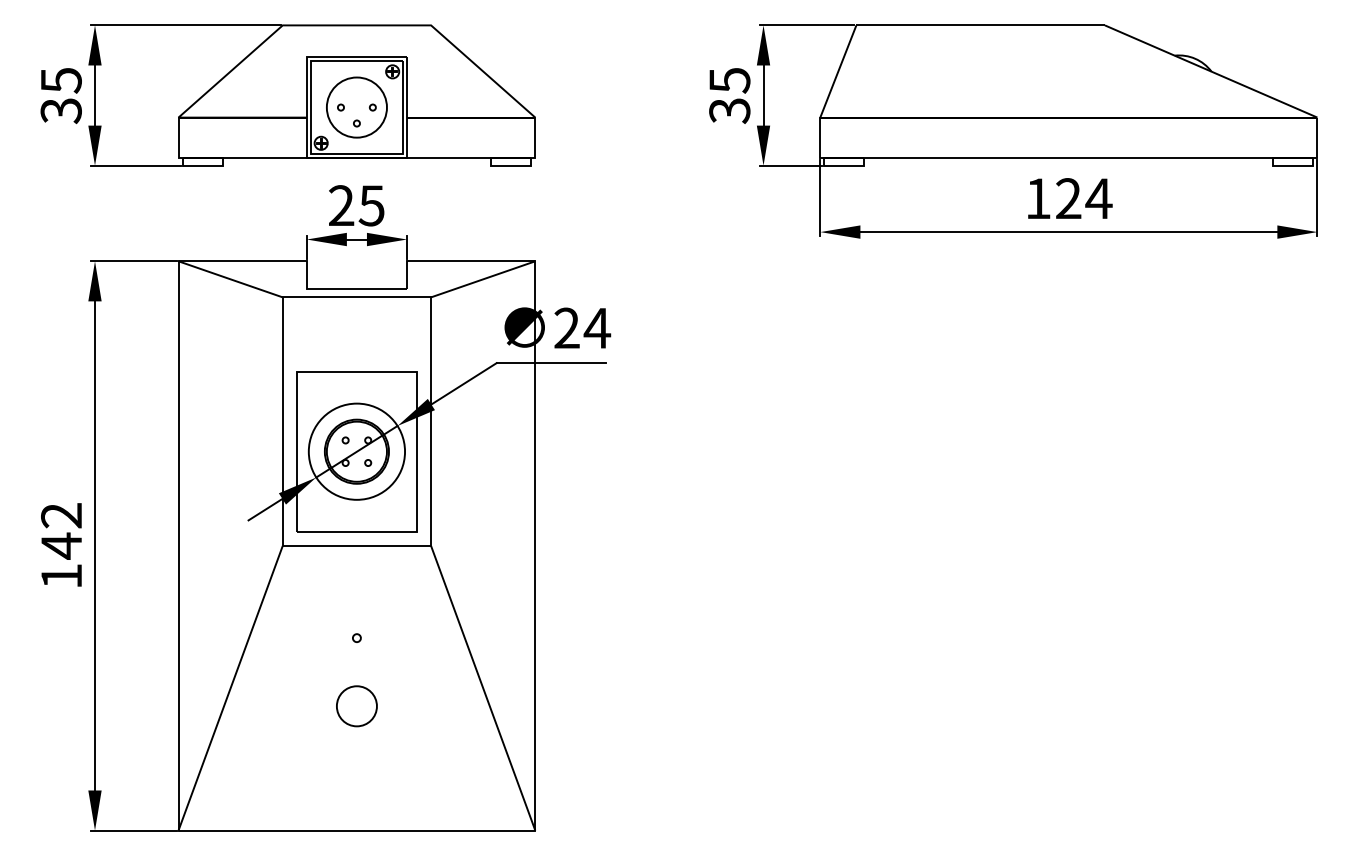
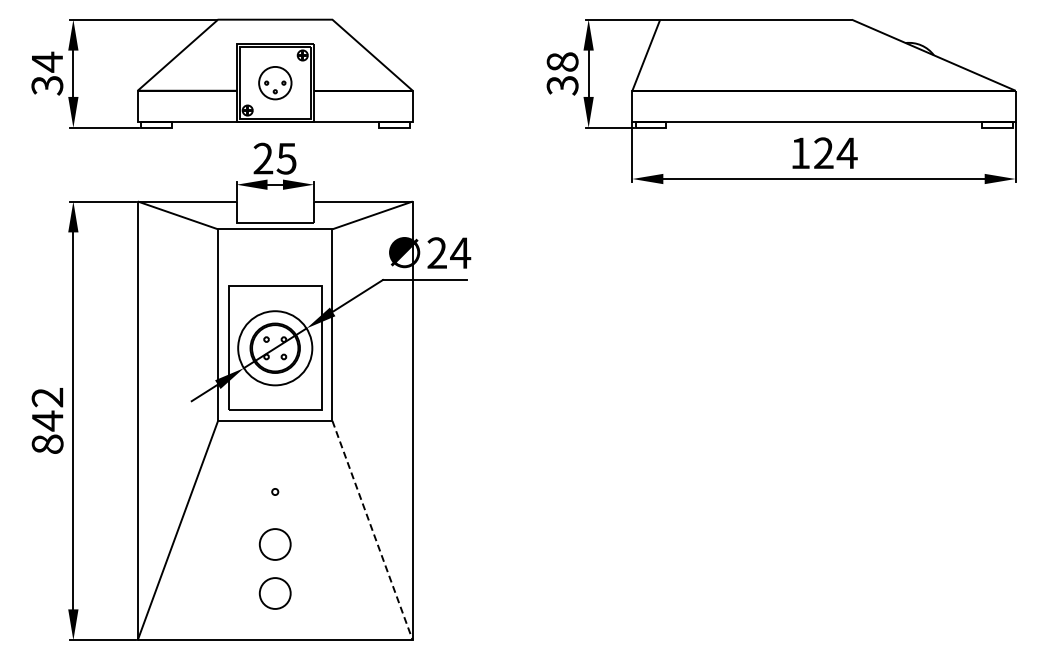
text: (61, 79) -> (47, 61), 35 -> 34
text: (729, 80) -> (562, 62), 35 -> 38
part: (357, 108) -> (275, 83), size x0.7
text: (61, 575) -> (47, 443), 142 -> 842
line: (483, 688) -> (372, 530), solid -> dashed
circle: (355, 769) -> (274, 593), added

